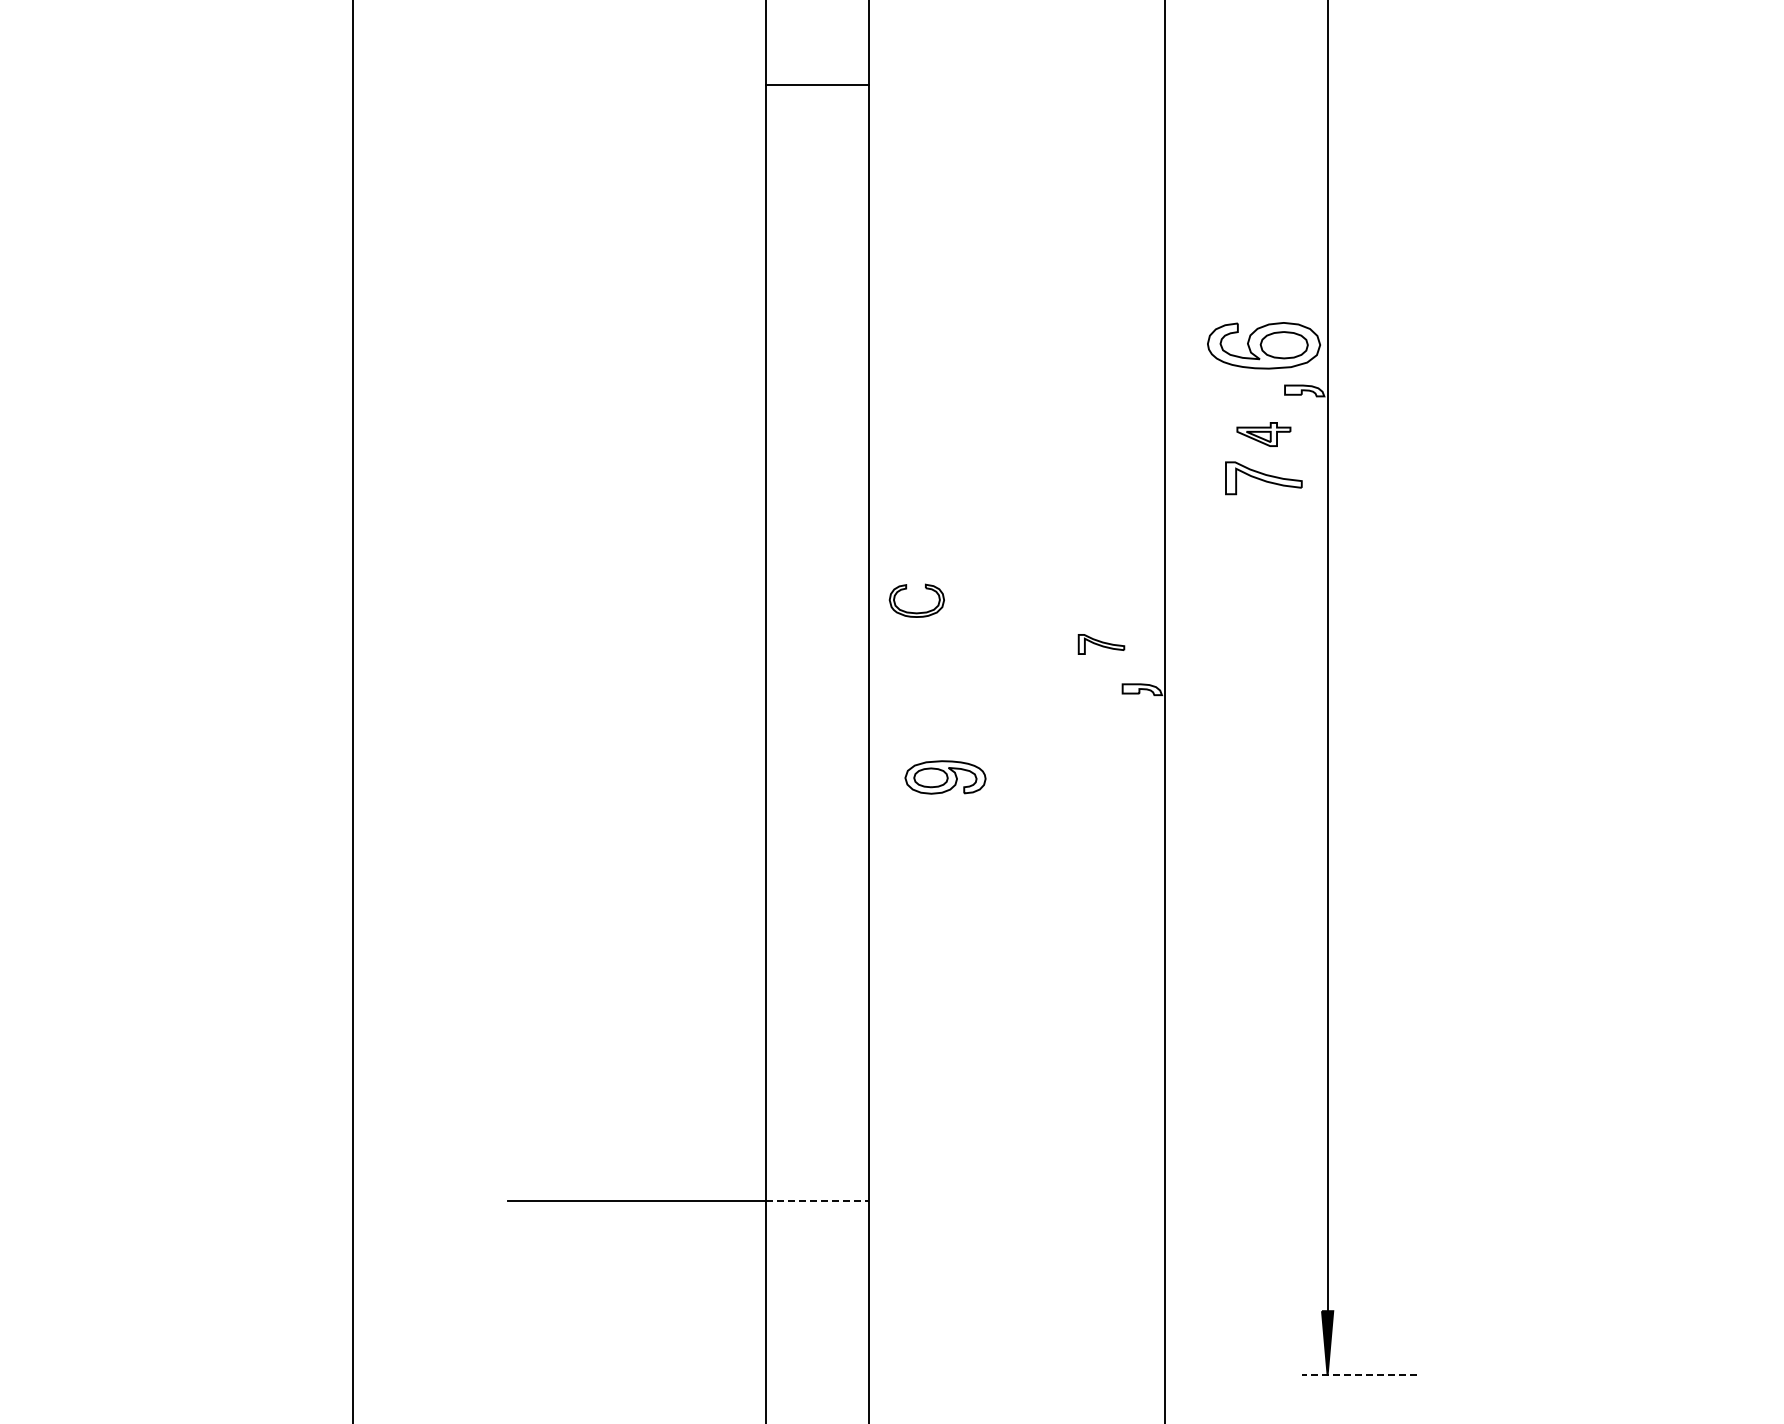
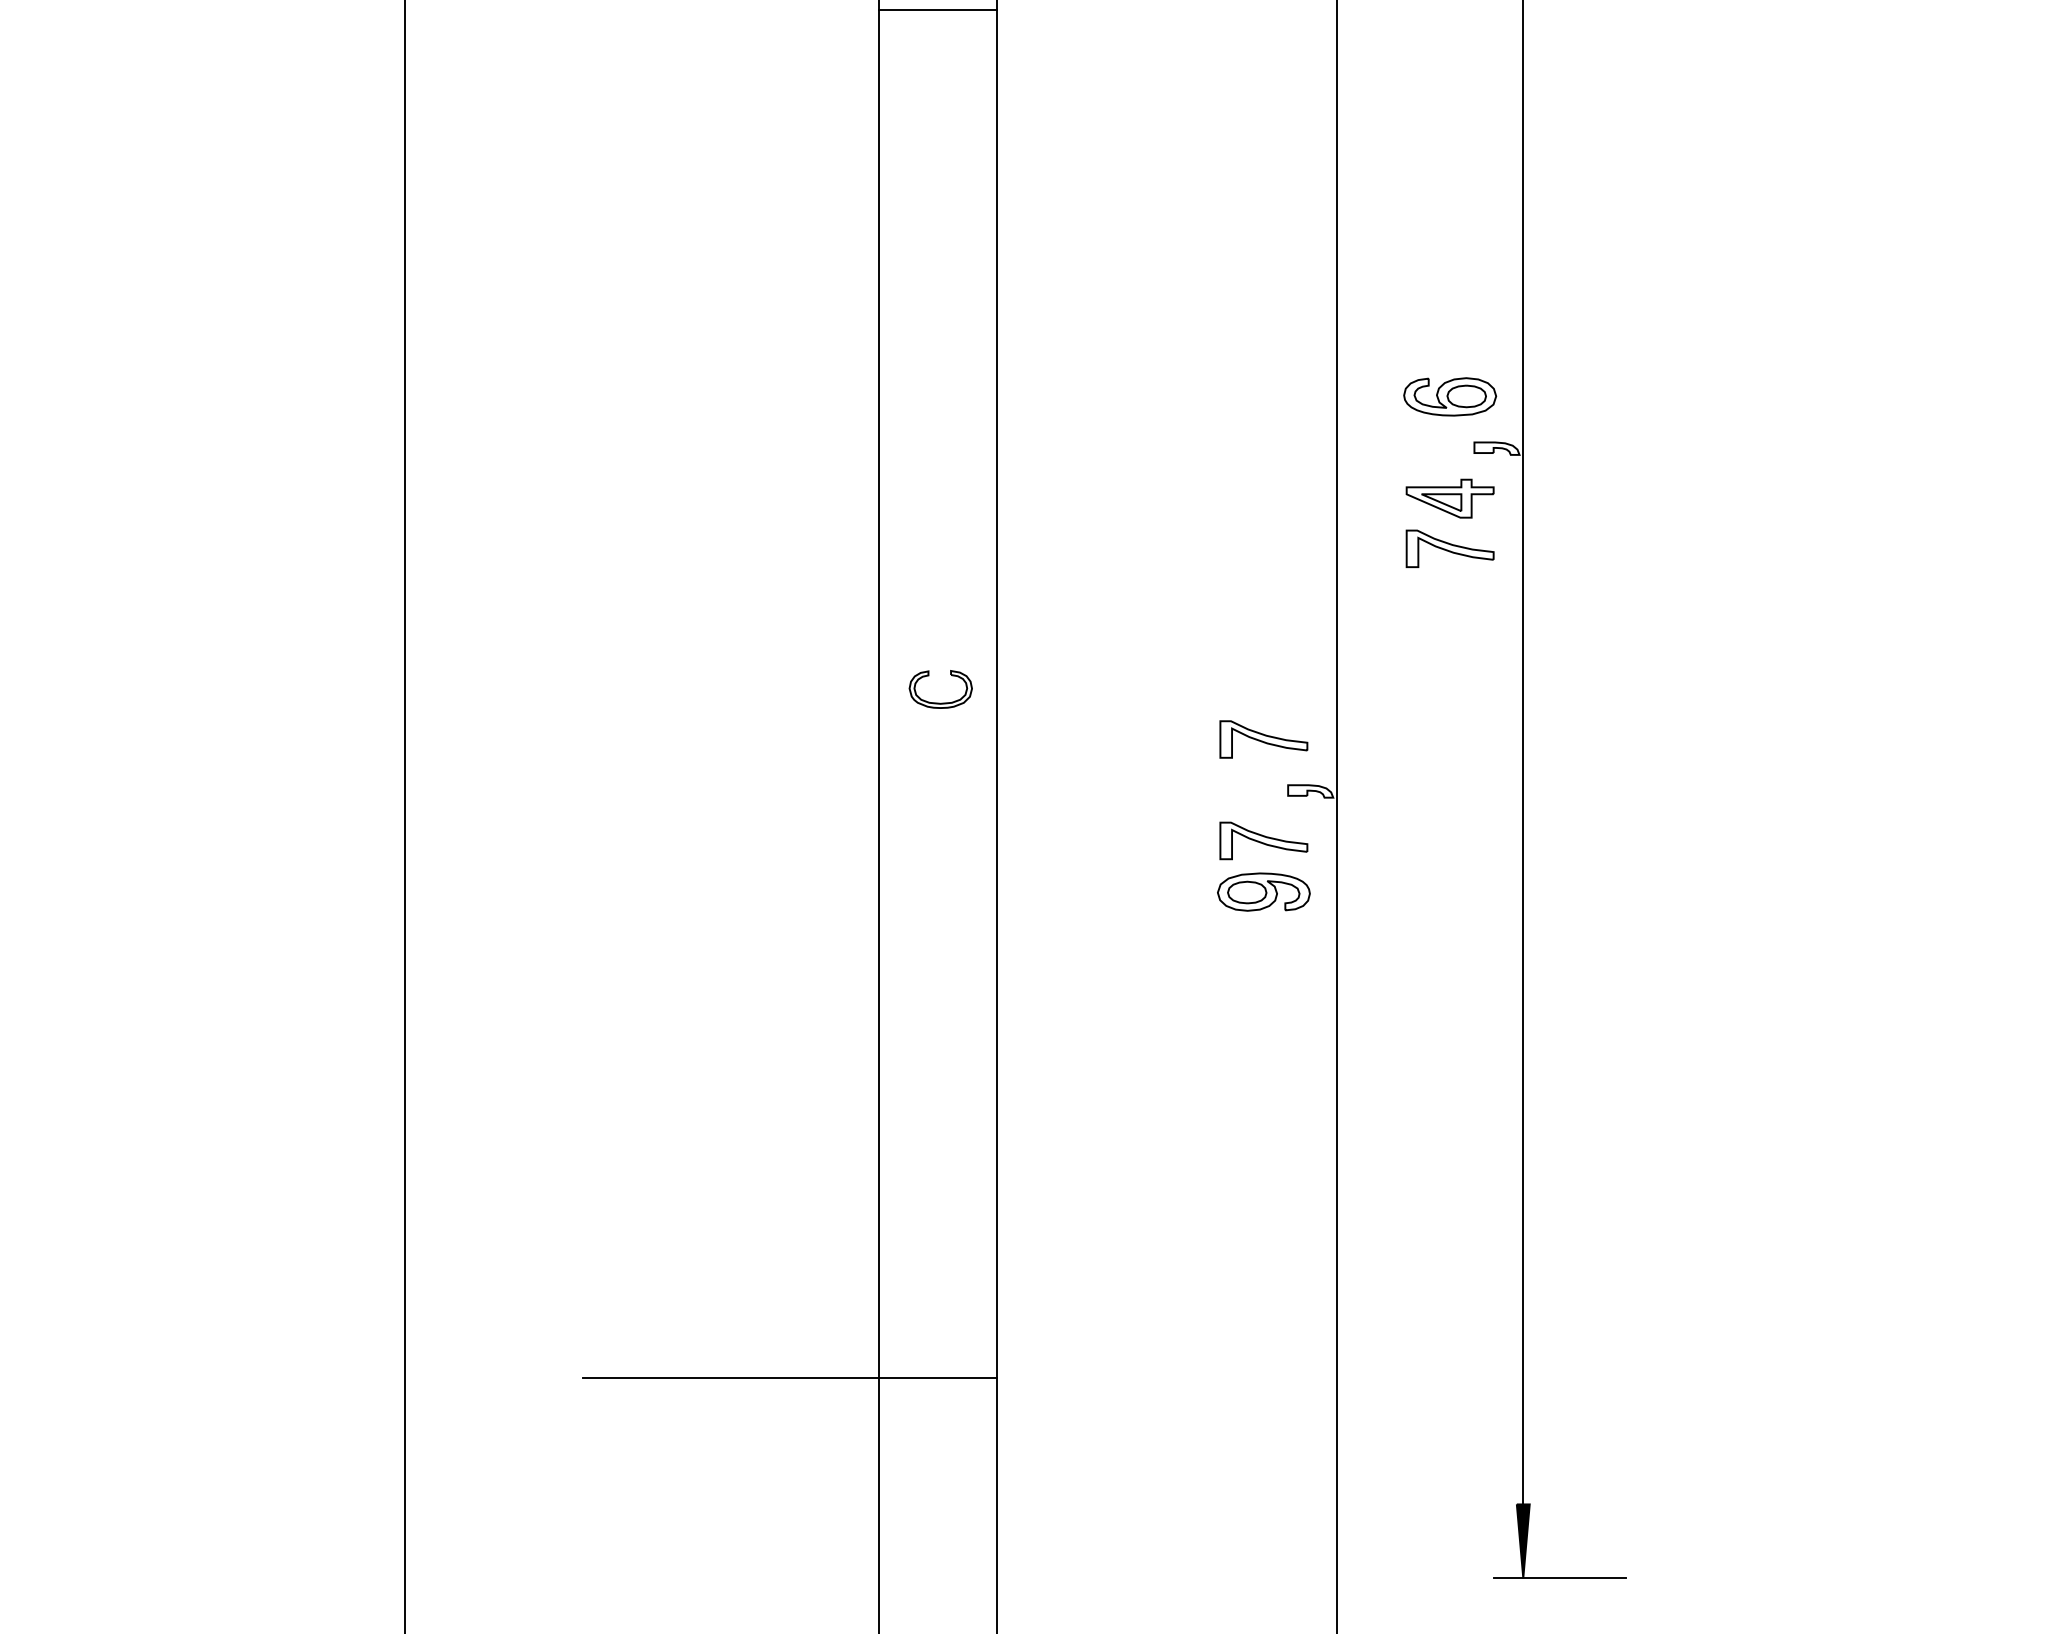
line: (817, 84) -> (938, 9), moved
part: (1263, 345) -> (1449, 396), size x0.71
part: (1263, 434) -> (1449, 498), size x1.43
part: (916, 612) -> (940, 702), moved
part: (1101, 644) -> (1263, 739), size x1.67
part: (1101, 732) -> (1263, 840), added
part: (945, 777) -> (1263, 892), moved
line: (817, 1201) -> (938, 1378), dashed -> solid
line: (1359, 1375) -> (1559, 1578), dashed -> solid

